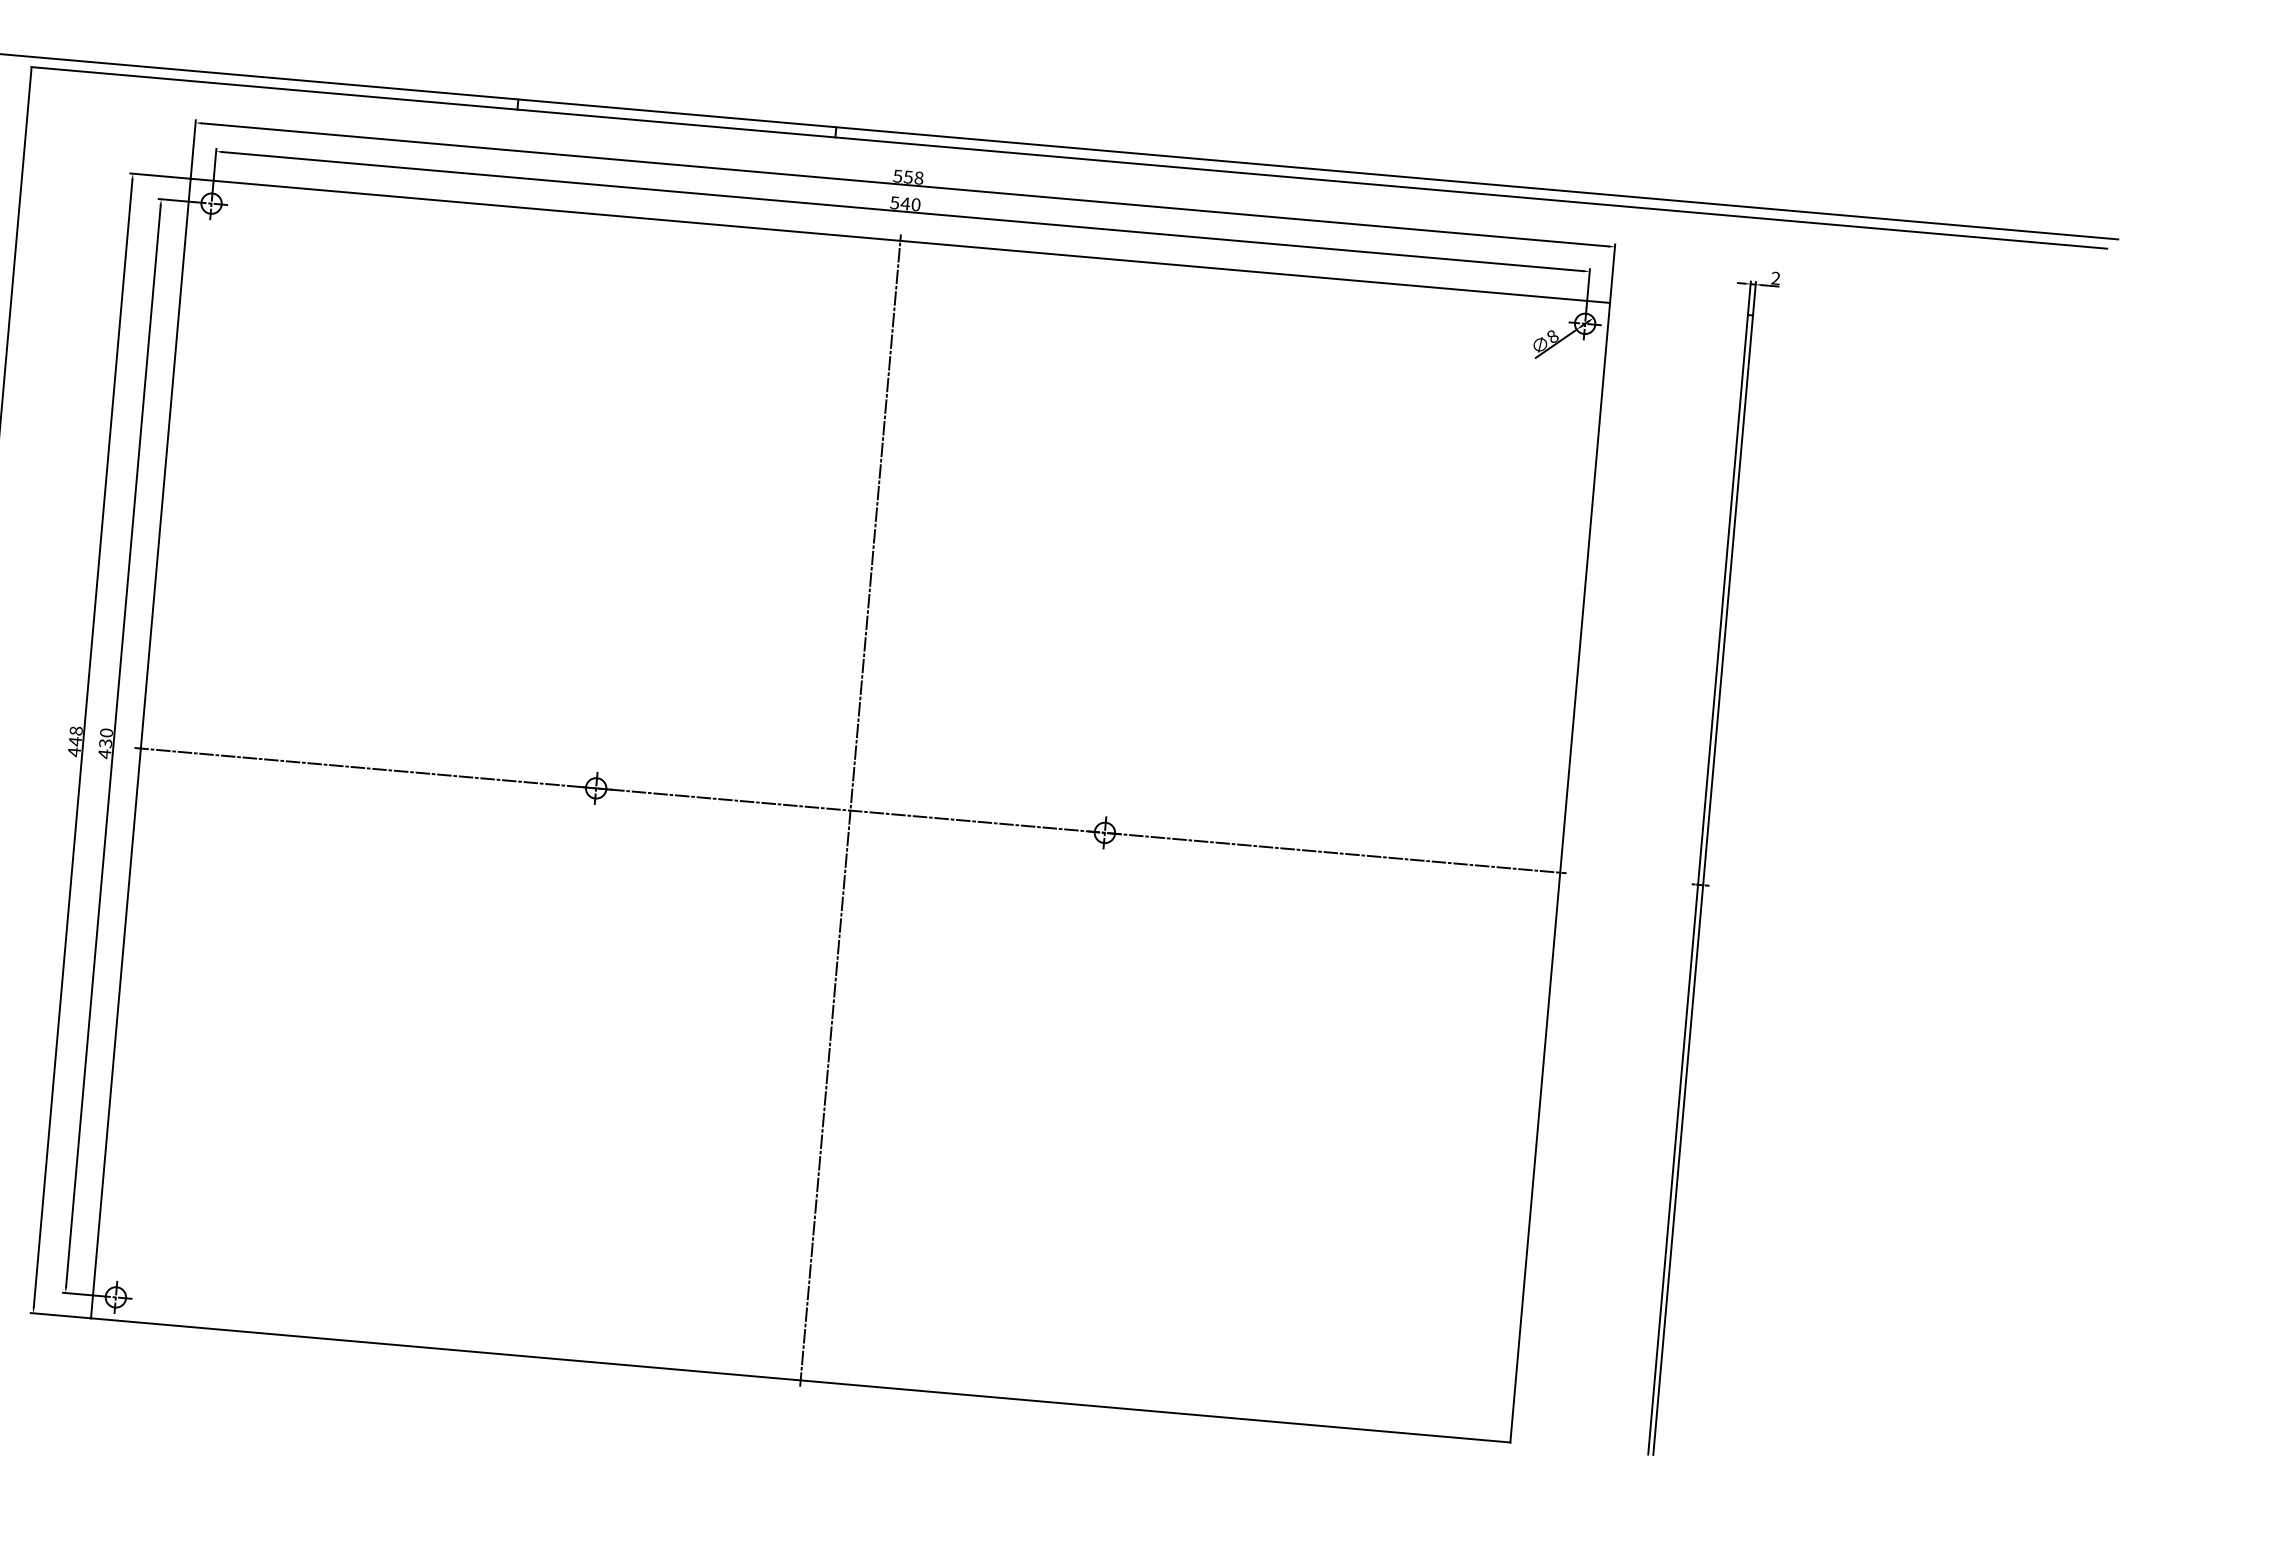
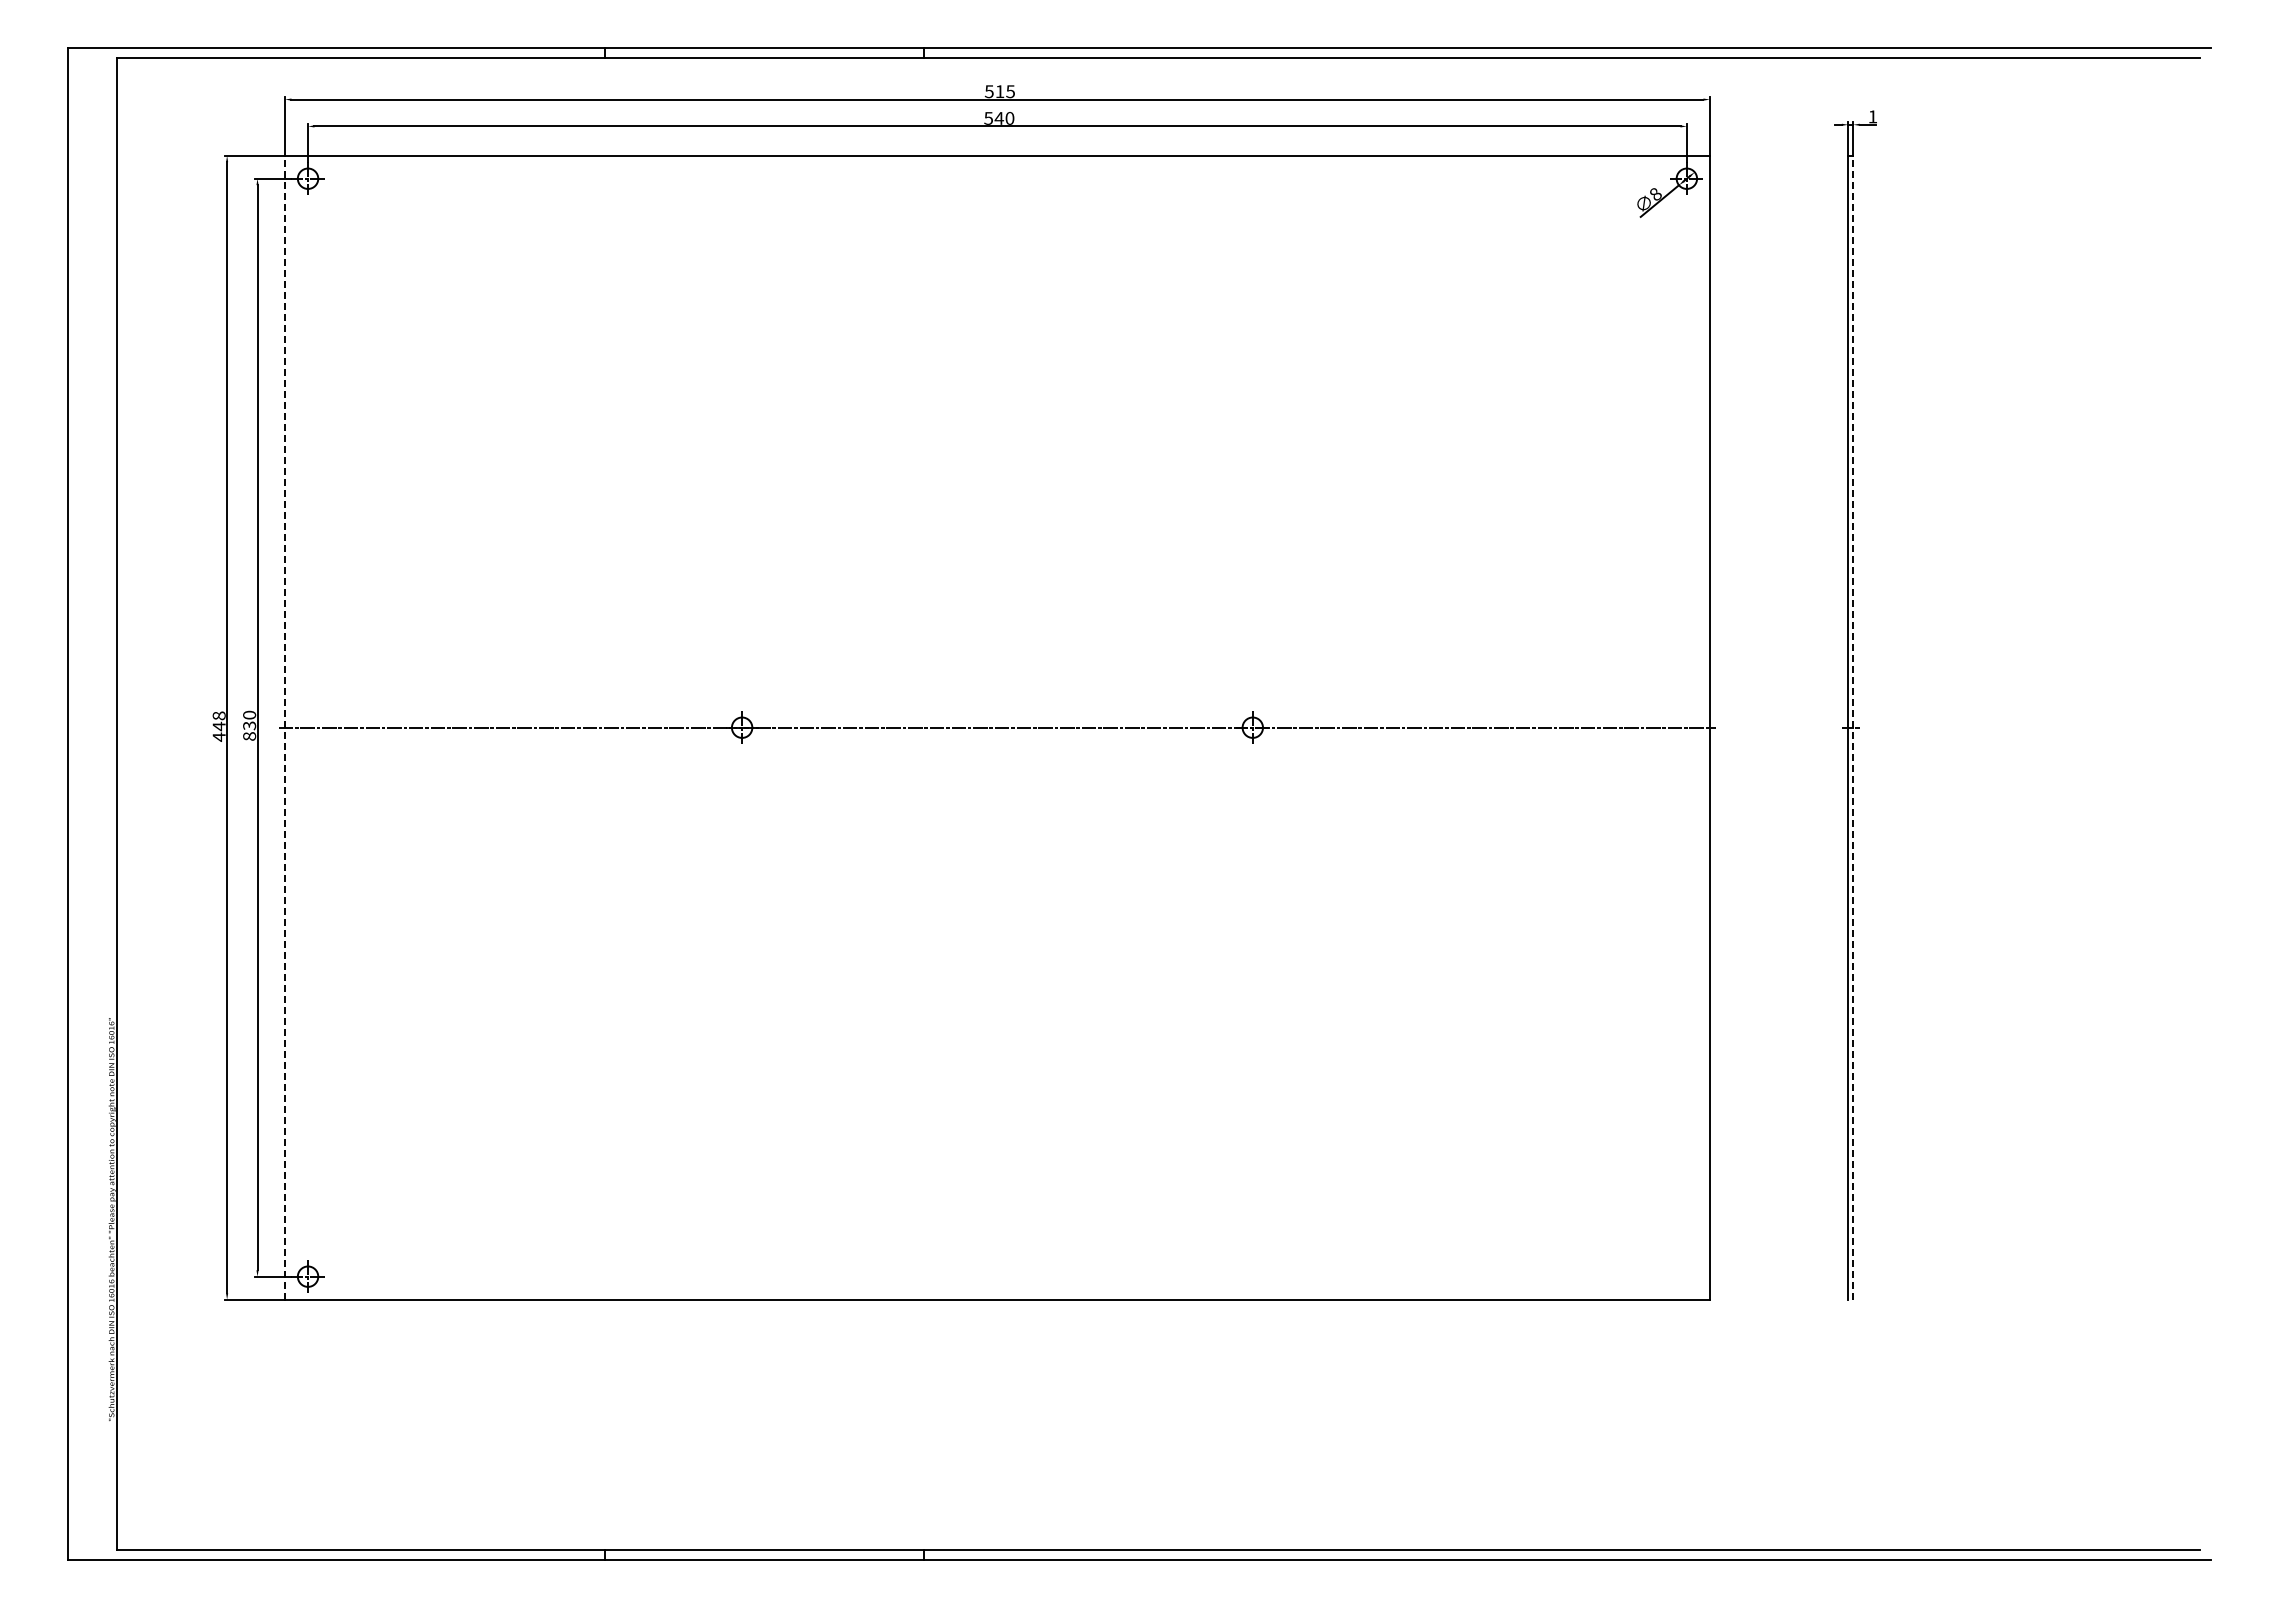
text: (913, 177) -> (1005, 91), 558 -> 515
text: (1775, 277) -> (1872, 116), 2 -> 1
line: (141, 748) -> (285, 727), solid -> dashed
text: (104, 754) -> (249, 736), 430 -> 830
line: (850, 810) -> (997, 727), removed
line: (1703, 885) -> (1853, 727), solid -> dashed

